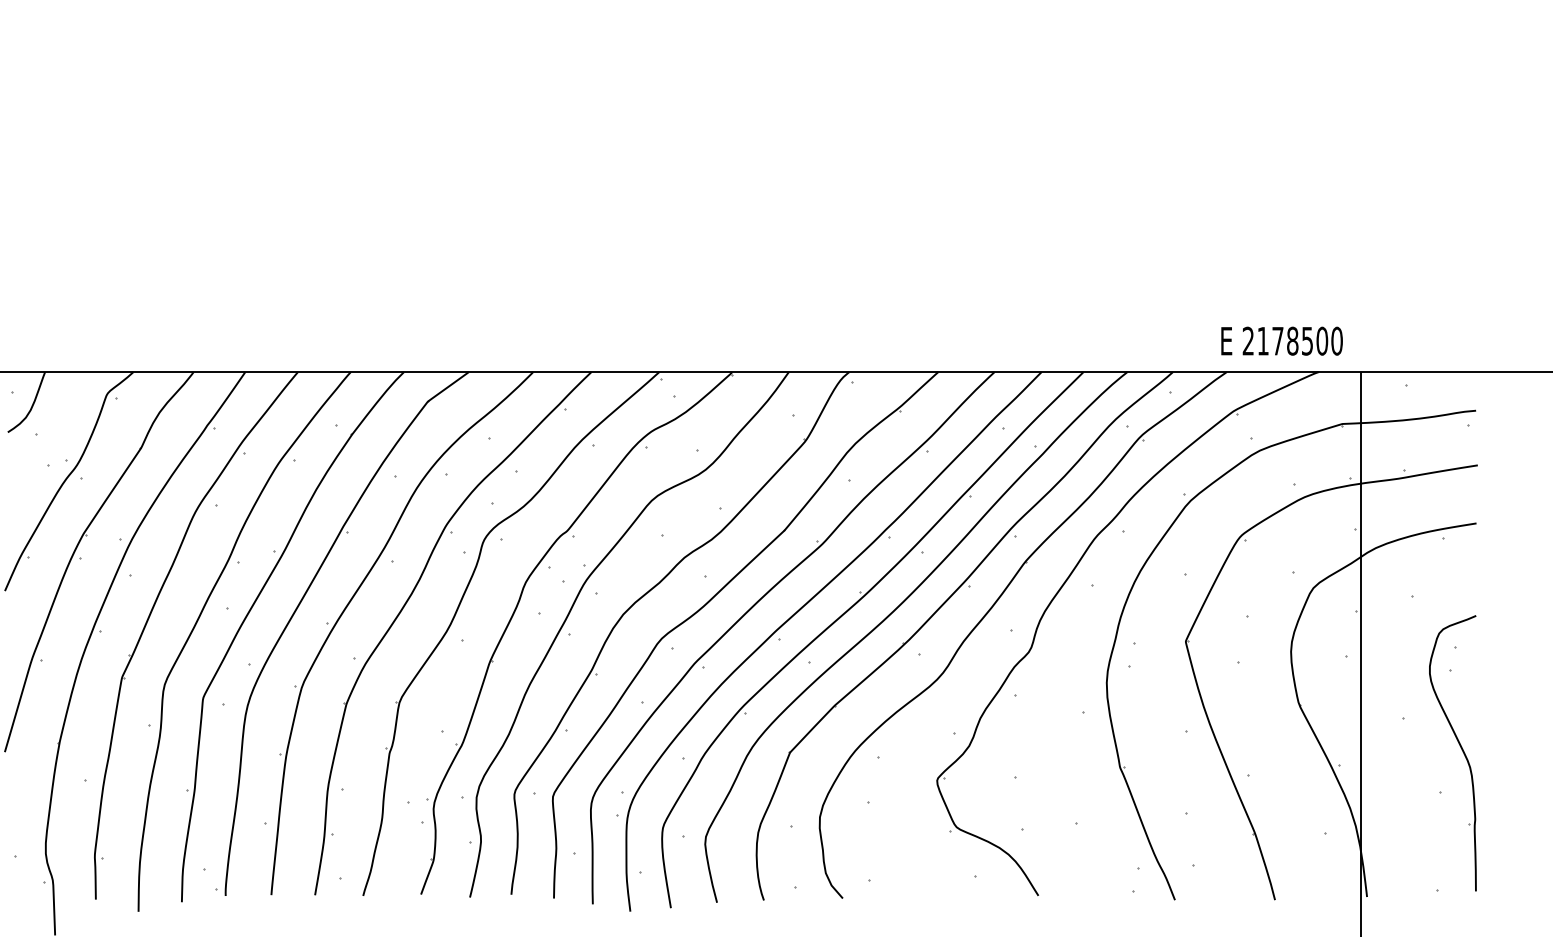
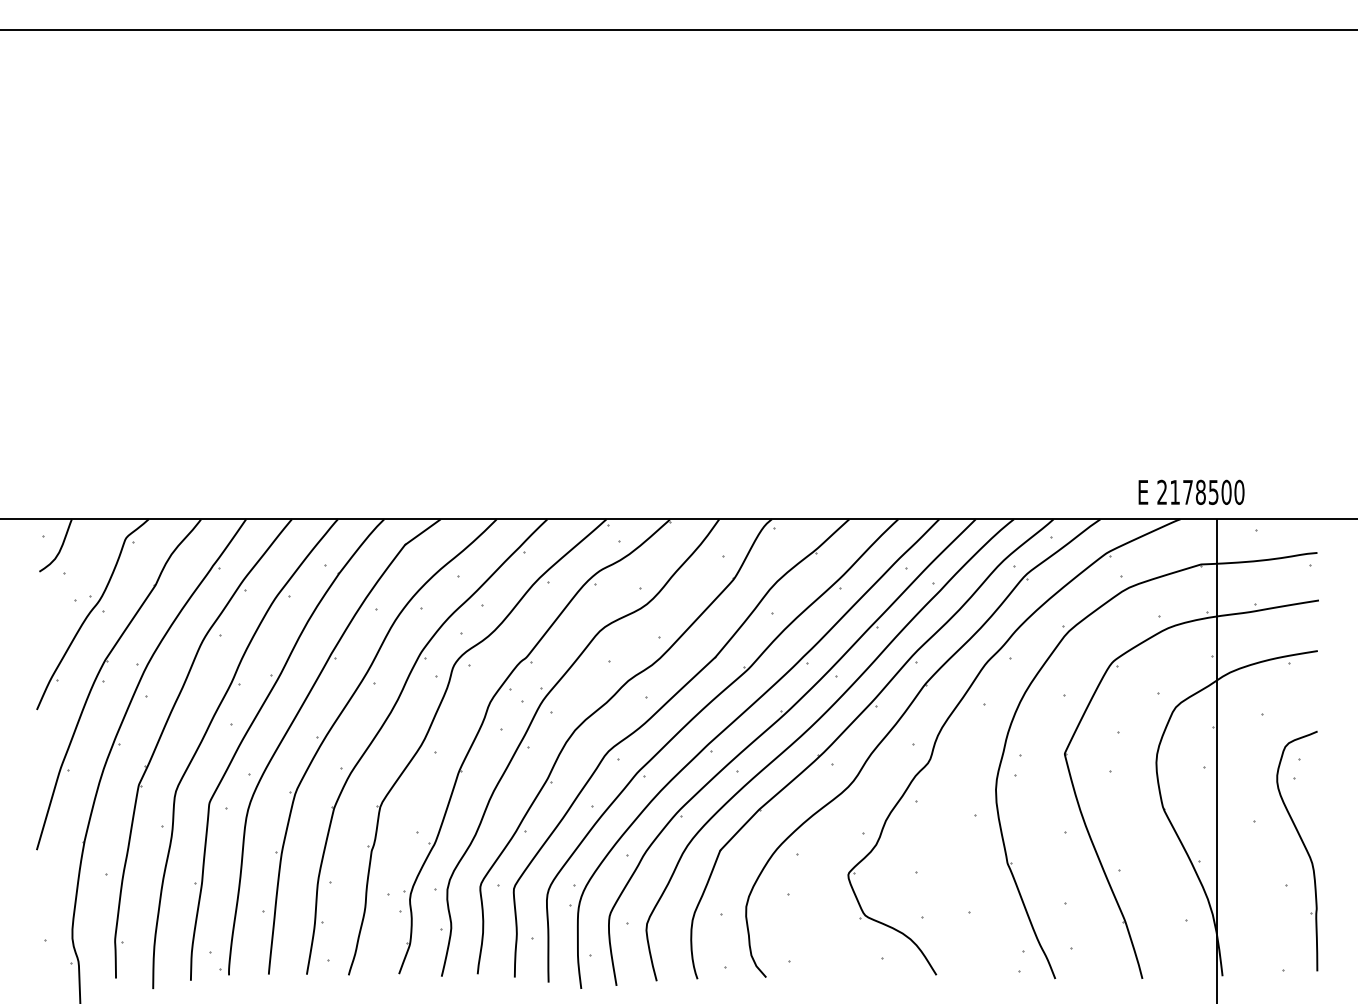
text: (1281, 340) -> (1191, 491), moved

